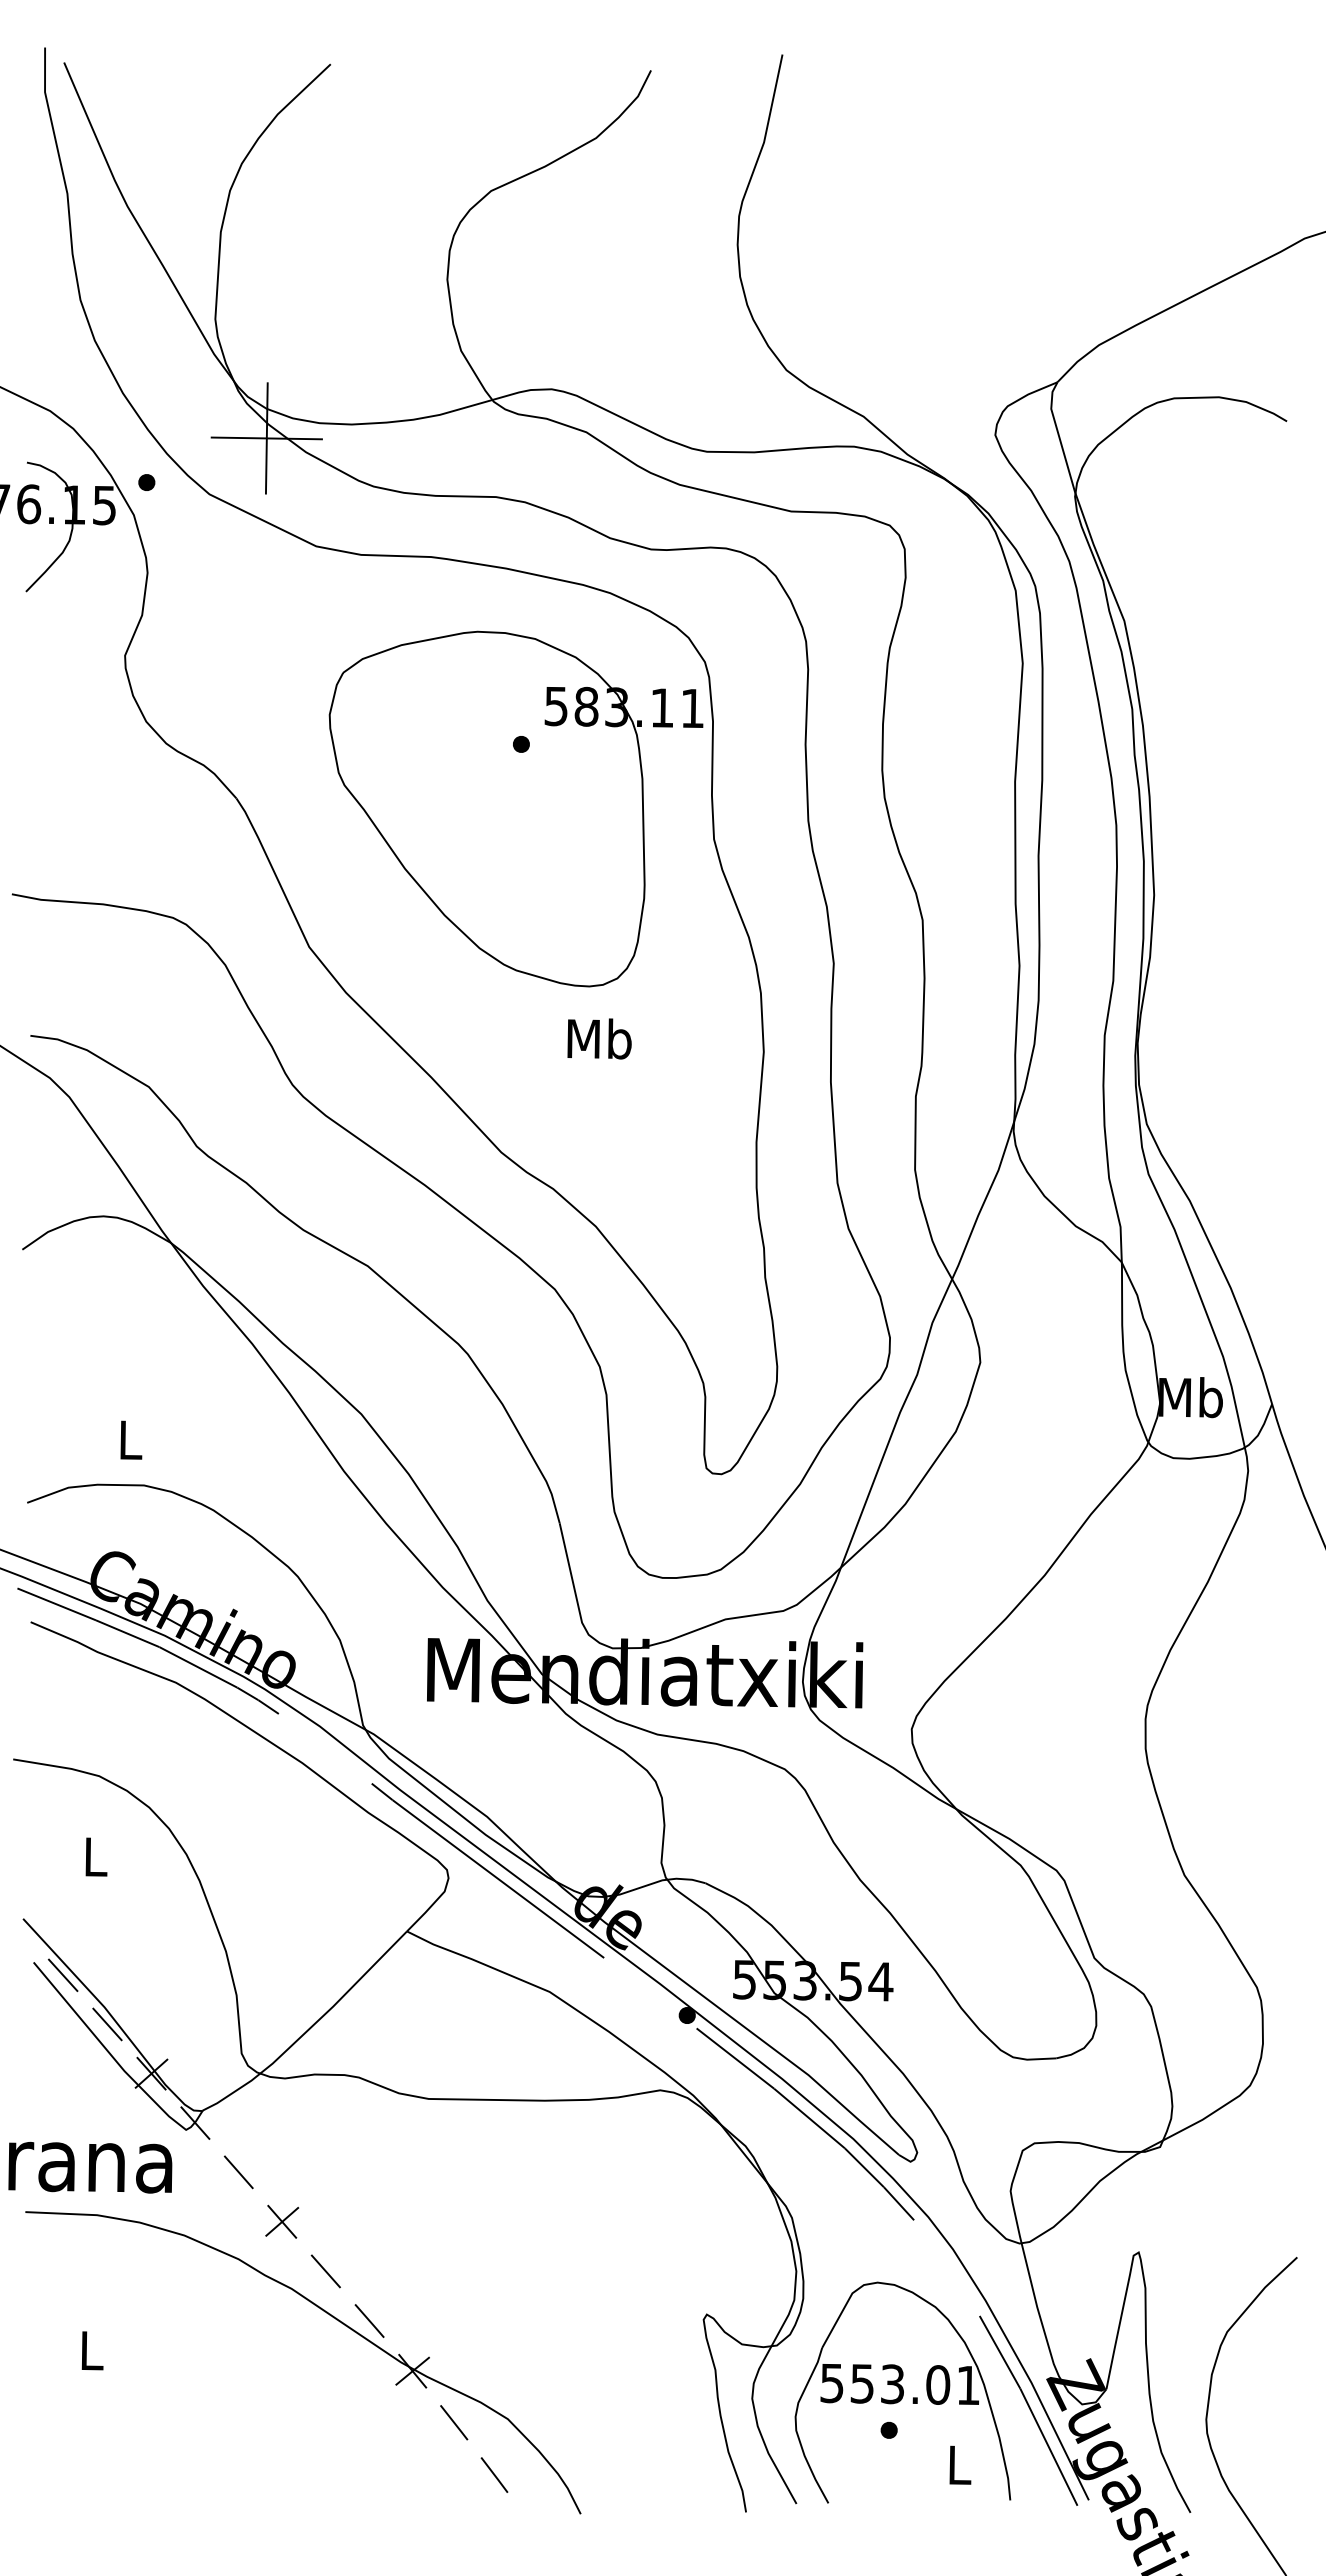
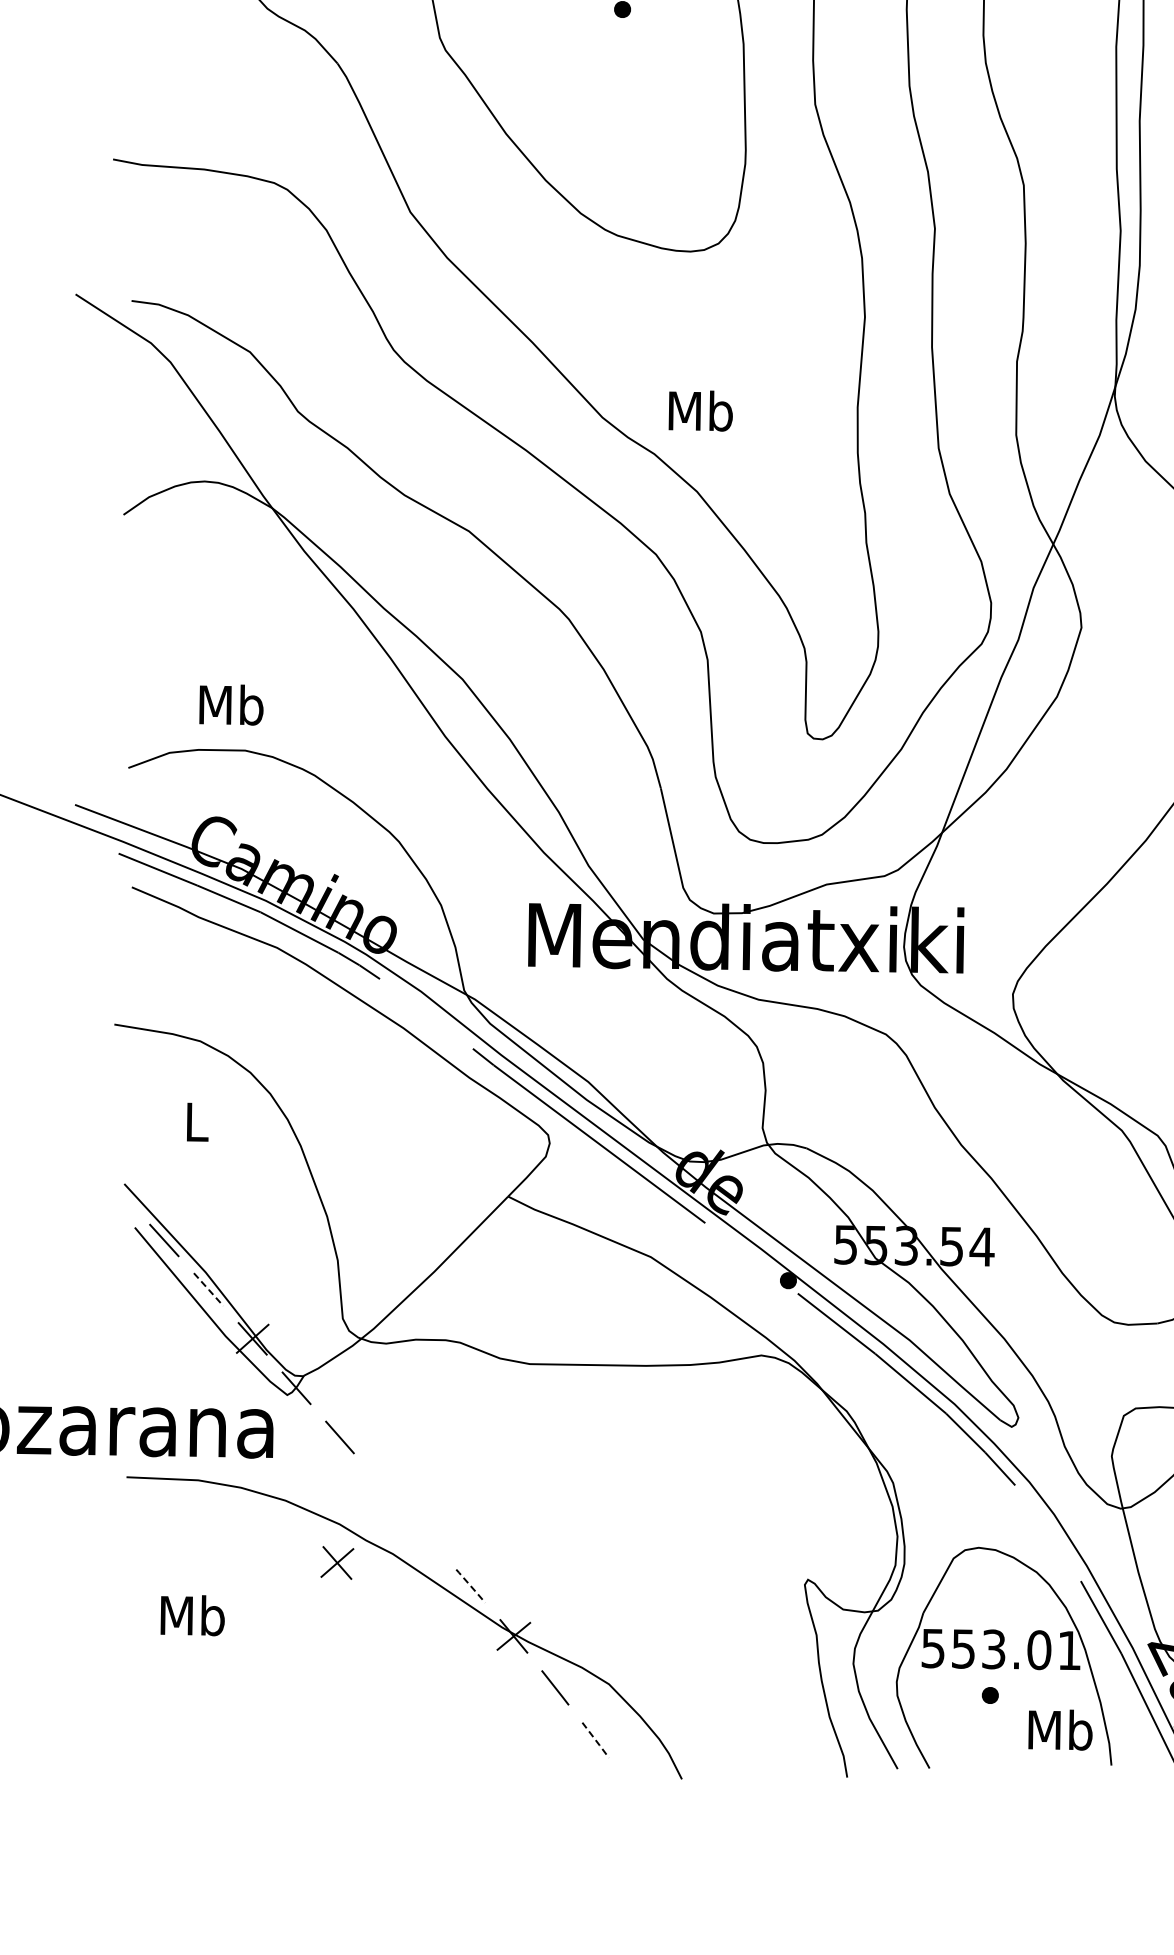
text: (599, 1038) -> (700, 410), moved
text: (130, 1439) -> (231, 704), L -> Mb
line: (107, 2024) -> (208, 1289), solid -> dashed
part: (282, 2221) -> (337, 1562), moved
line: (325, 2271) -> (426, 1536), removed
line: (370, 2321) -> (471, 1586), solid -> dashed
text: (91, 2350) -> (192, 1615), L -> Mb
text: (959, 2464) -> (1060, 1729), L -> Mb
line: (494, 2475) -> (595, 1740), solid -> dashed

